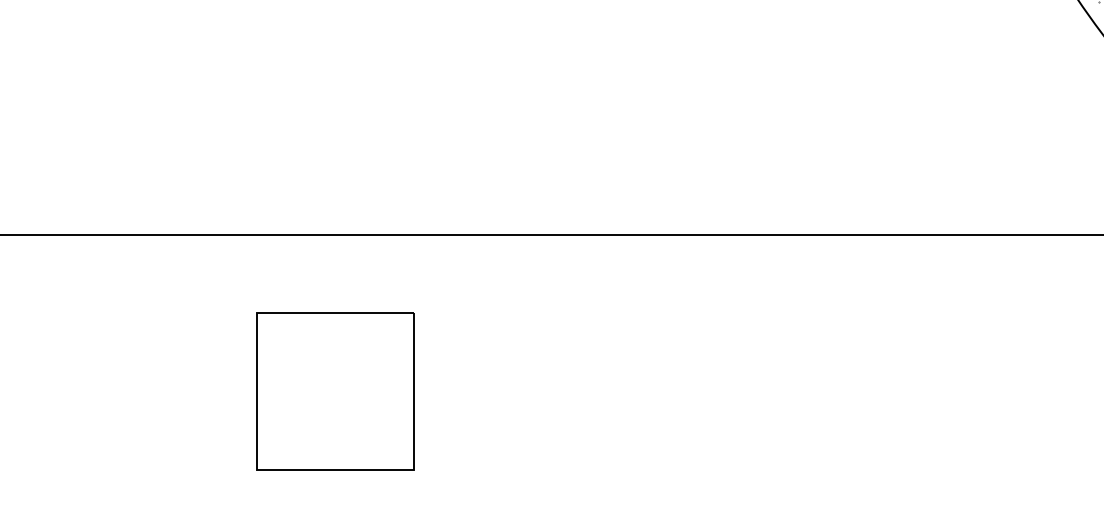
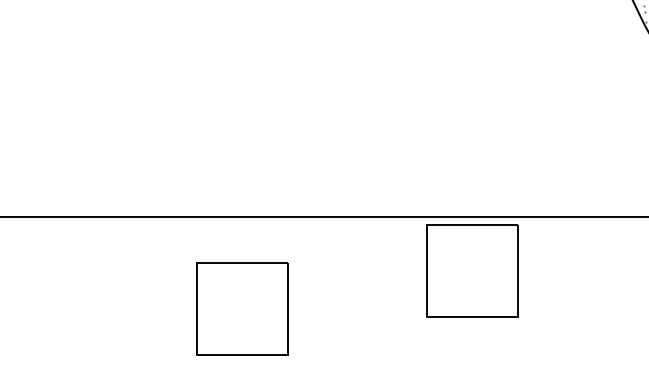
part: (728, 326) -> (472, 270), added

